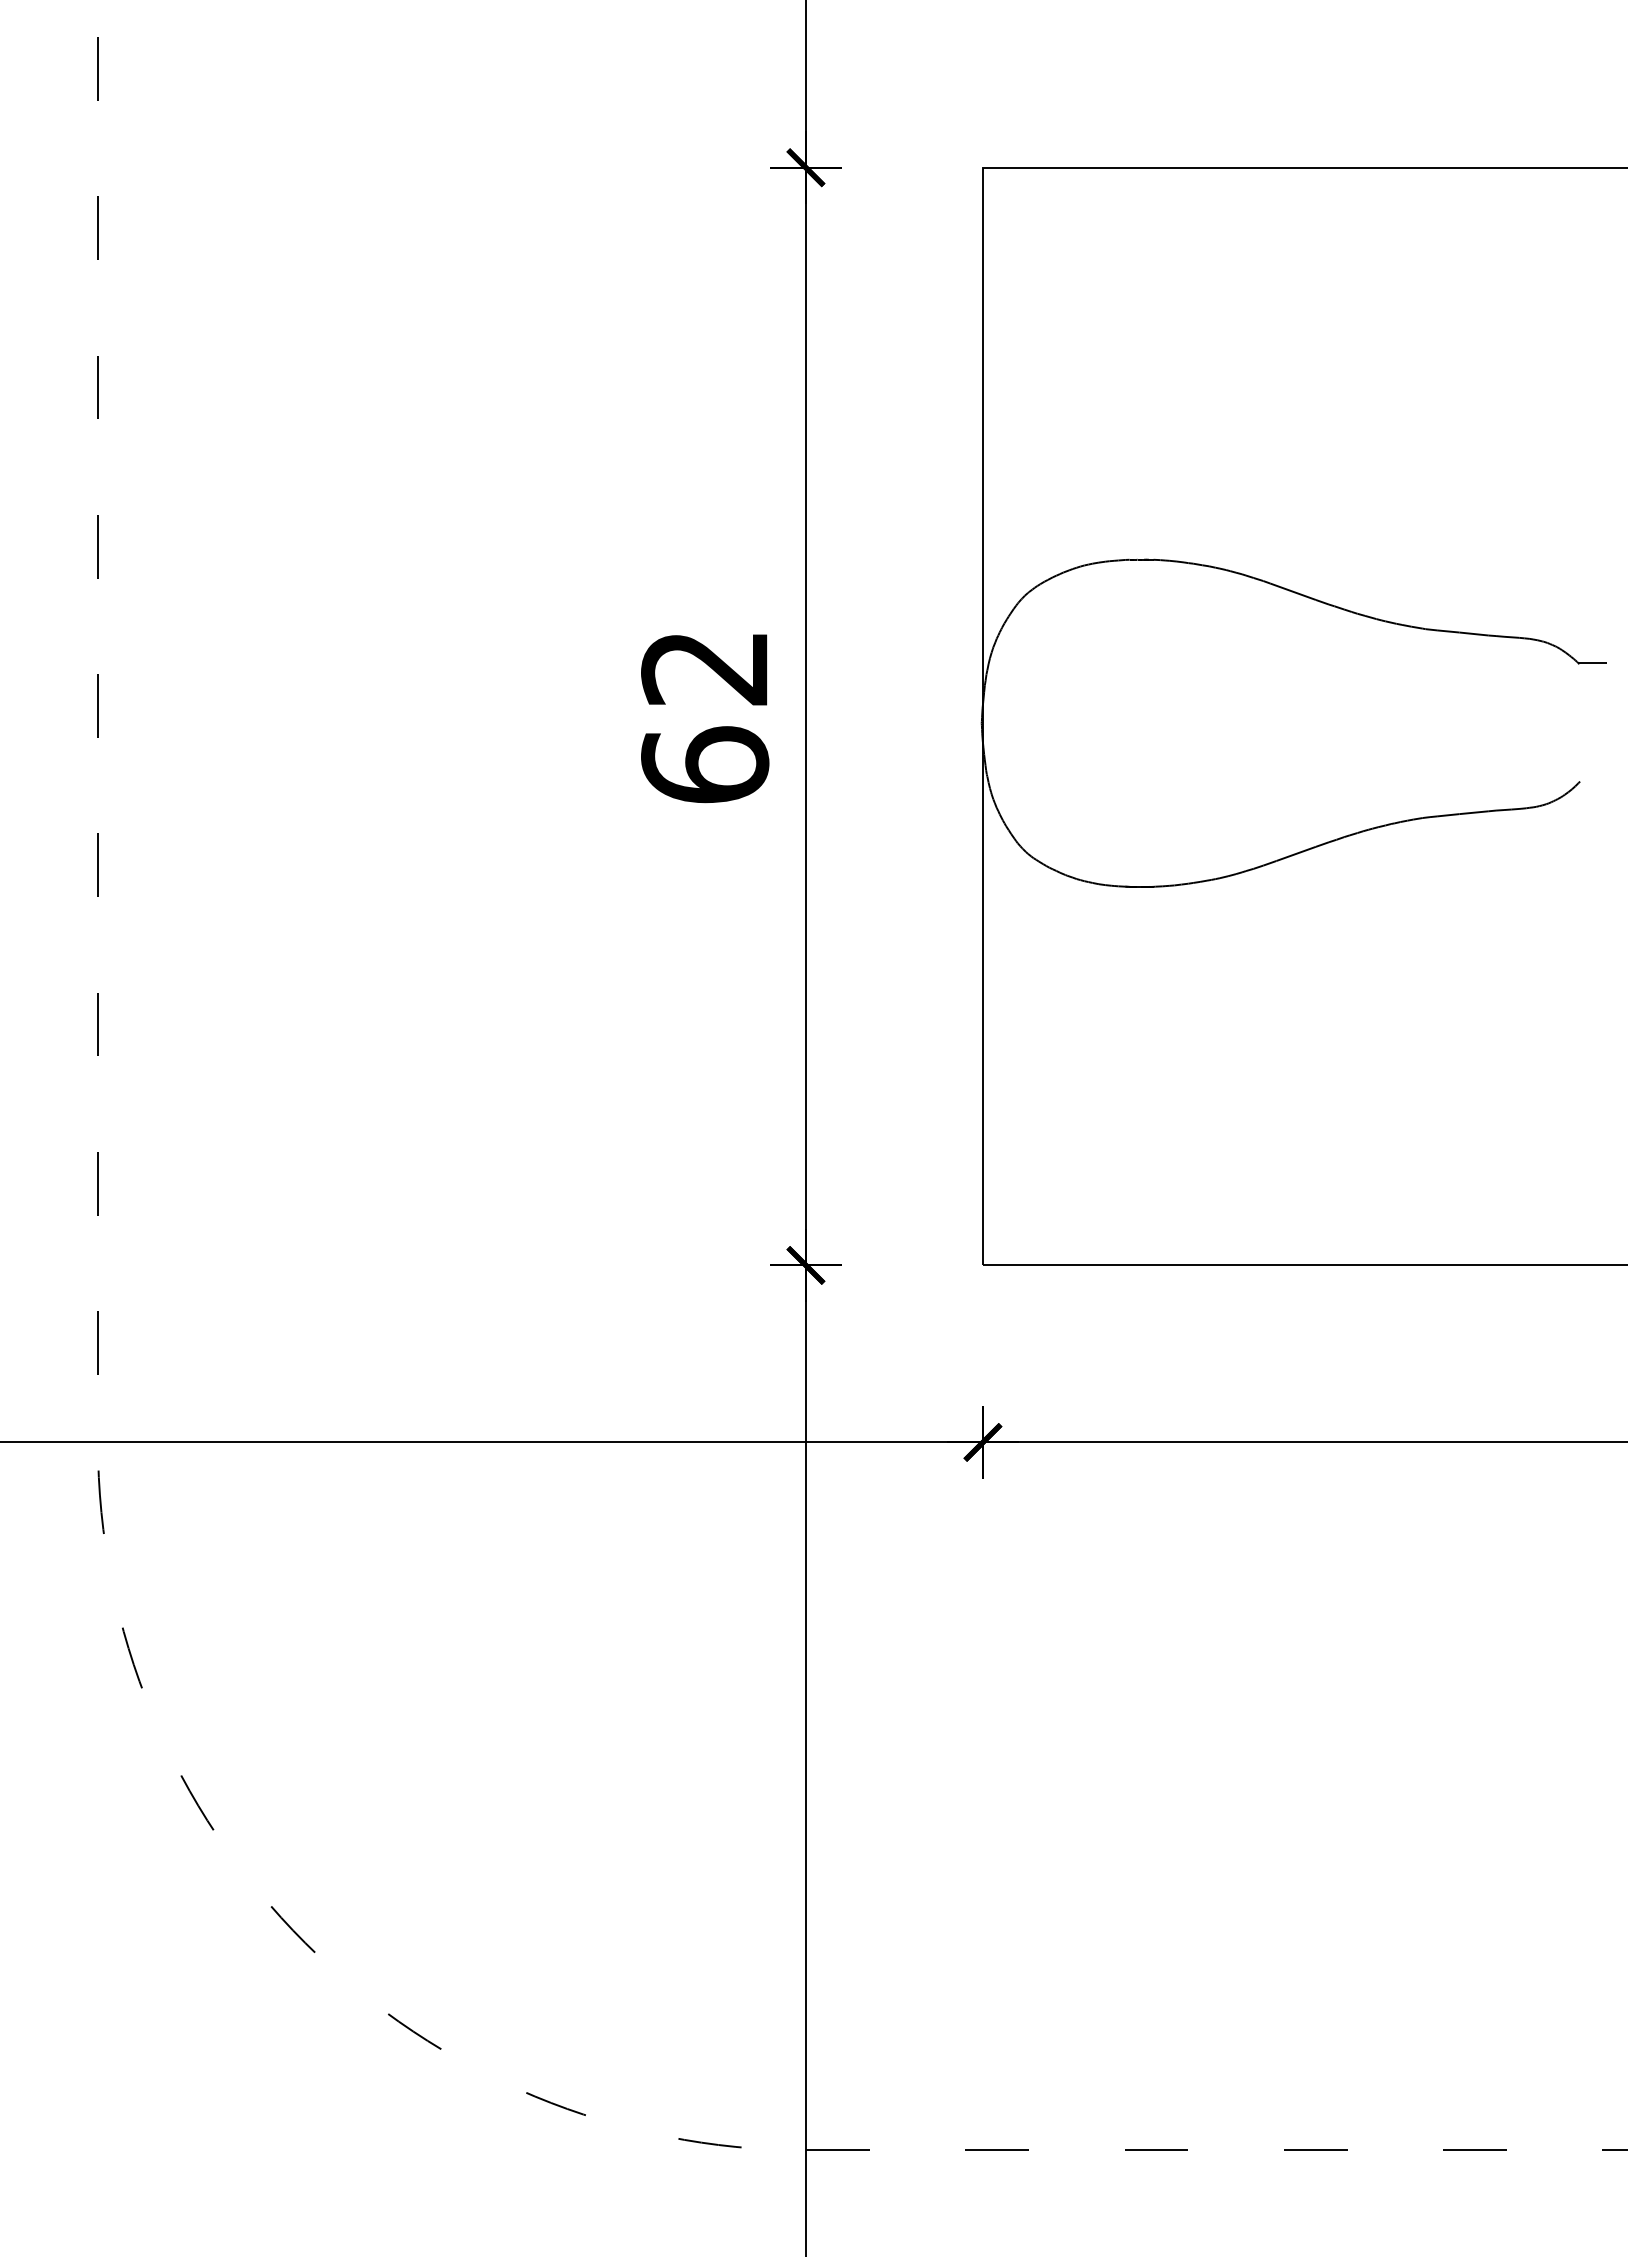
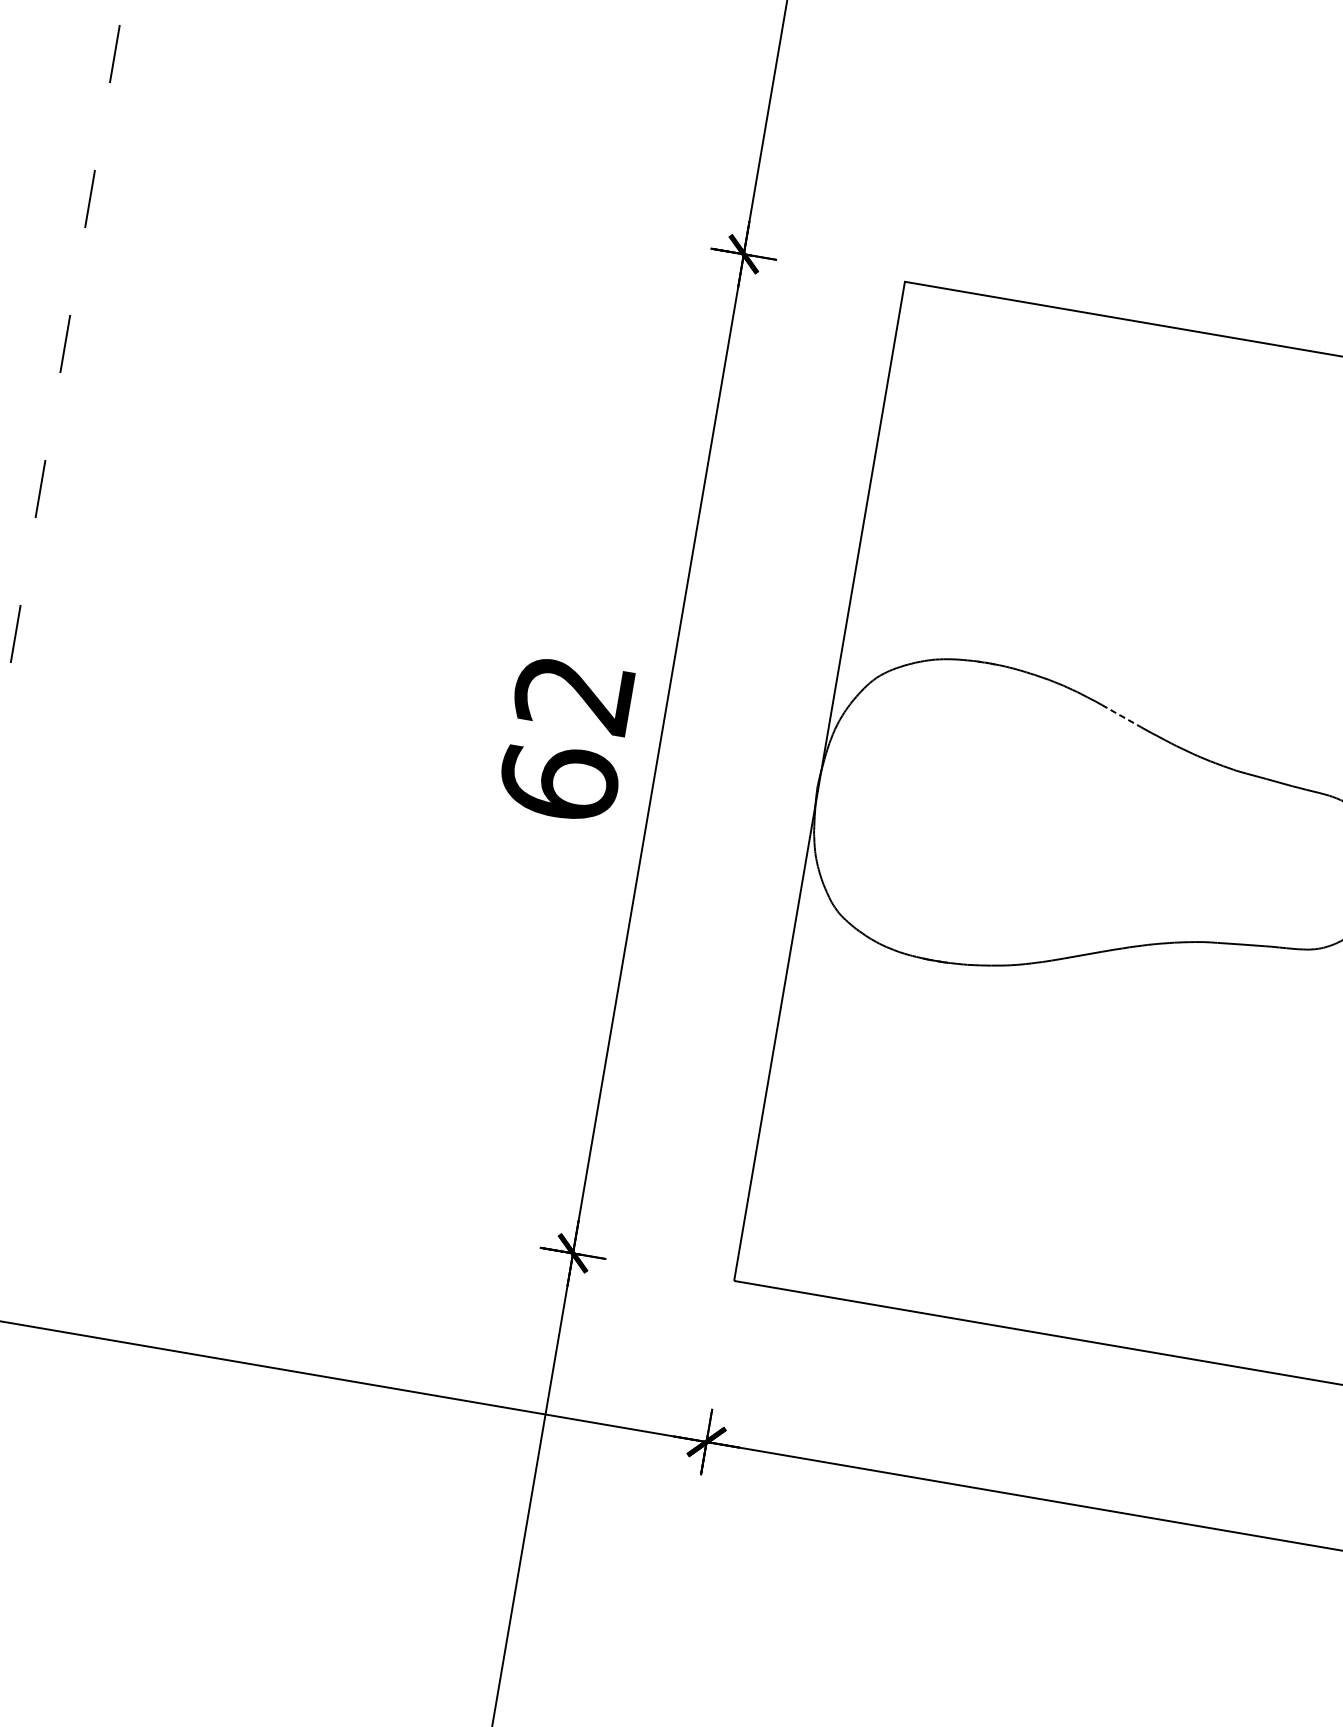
line: (1293, 591) -> (1121, 715), solid -> dashed

